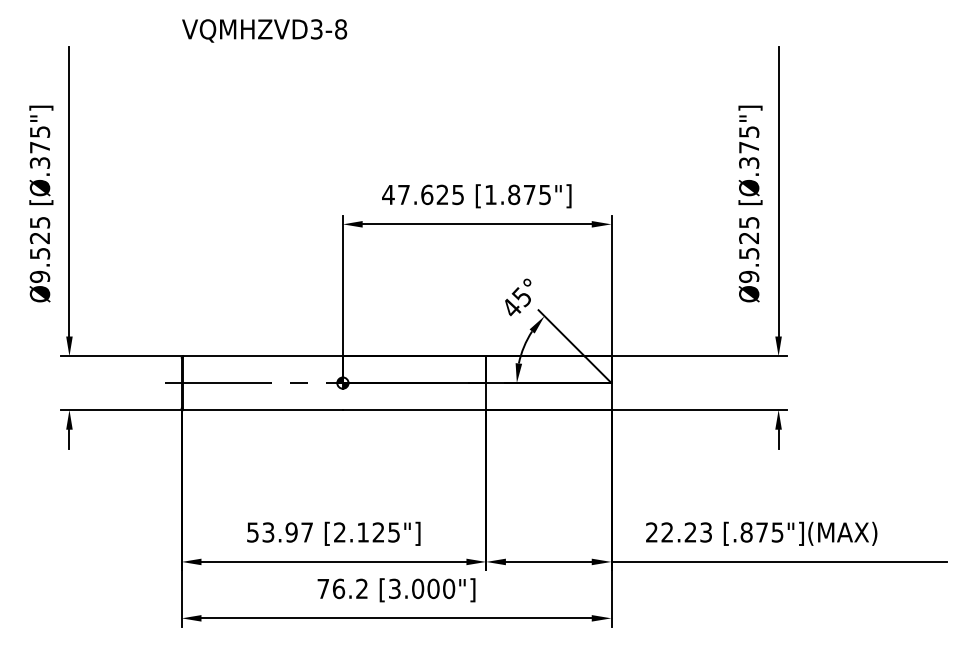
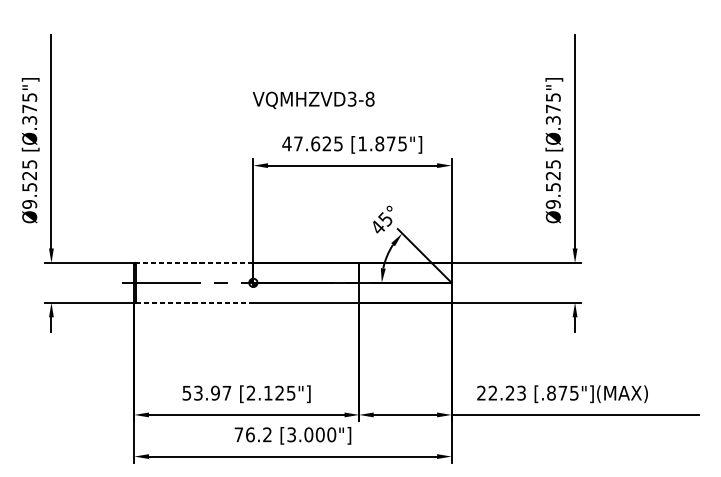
text: (264, 30) -> (313, 100), moved
line: (263, 356) -> (194, 263), solid -> dashed
line: (263, 409) -> (194, 302), solid -> dashed

